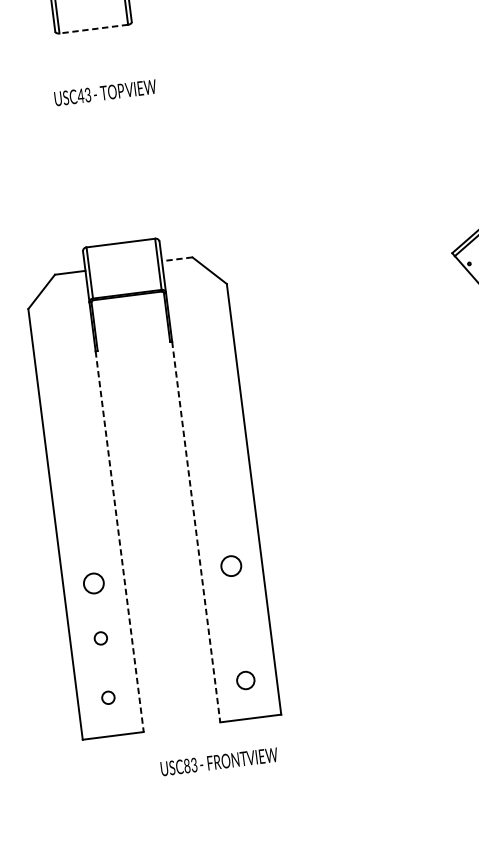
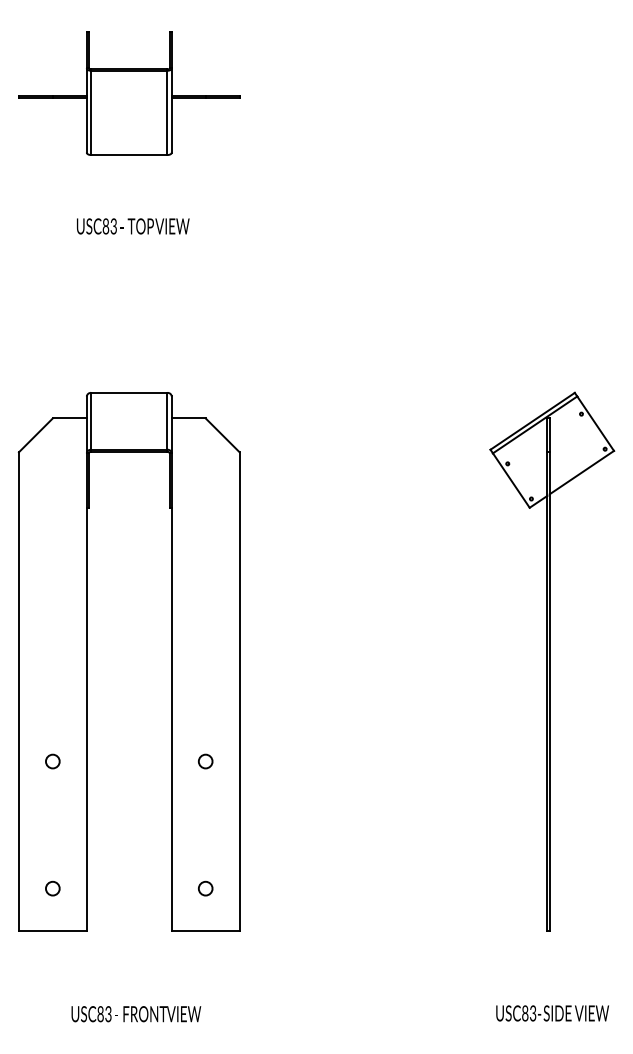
line: (93, 29) -> (128, 155), dashed -> solid
text: (80, 96) -> (105, 226), USC43 -> USC83
line: (177, 259) -> (188, 418), dashed -> solid
line: (195, 532) -> (171, 719), dashed -> solid
line: (119, 541) -> (86, 719), dashed -> solid
circle: (231, 566) -> (205, 761), size x0.62
circle: (93, 583) -> (52, 761), size x0.62
circle: (100, 638) -> (52, 822), removed
circle: (245, 680) -> (205, 888), size x0.71
text: (219, 762) -> (136, 1014), moved

